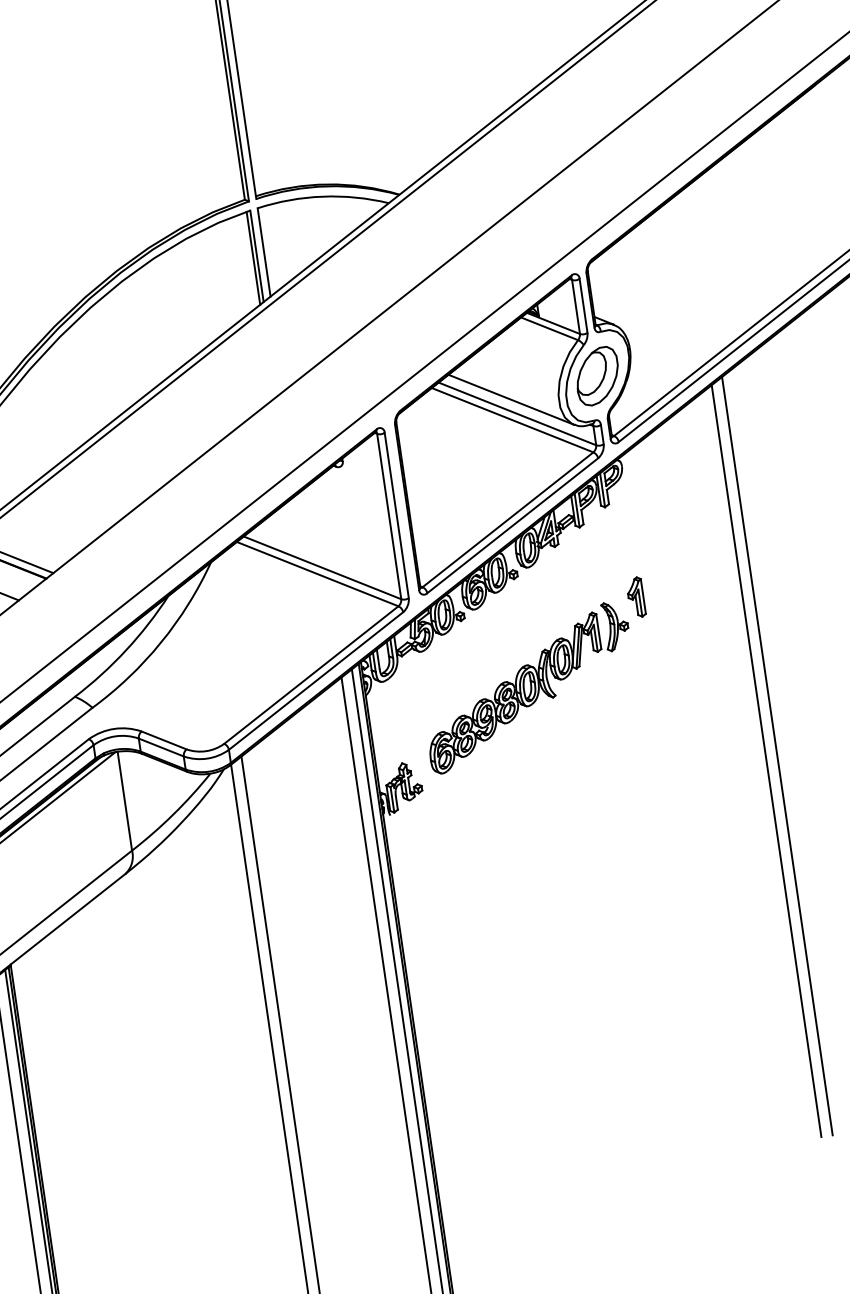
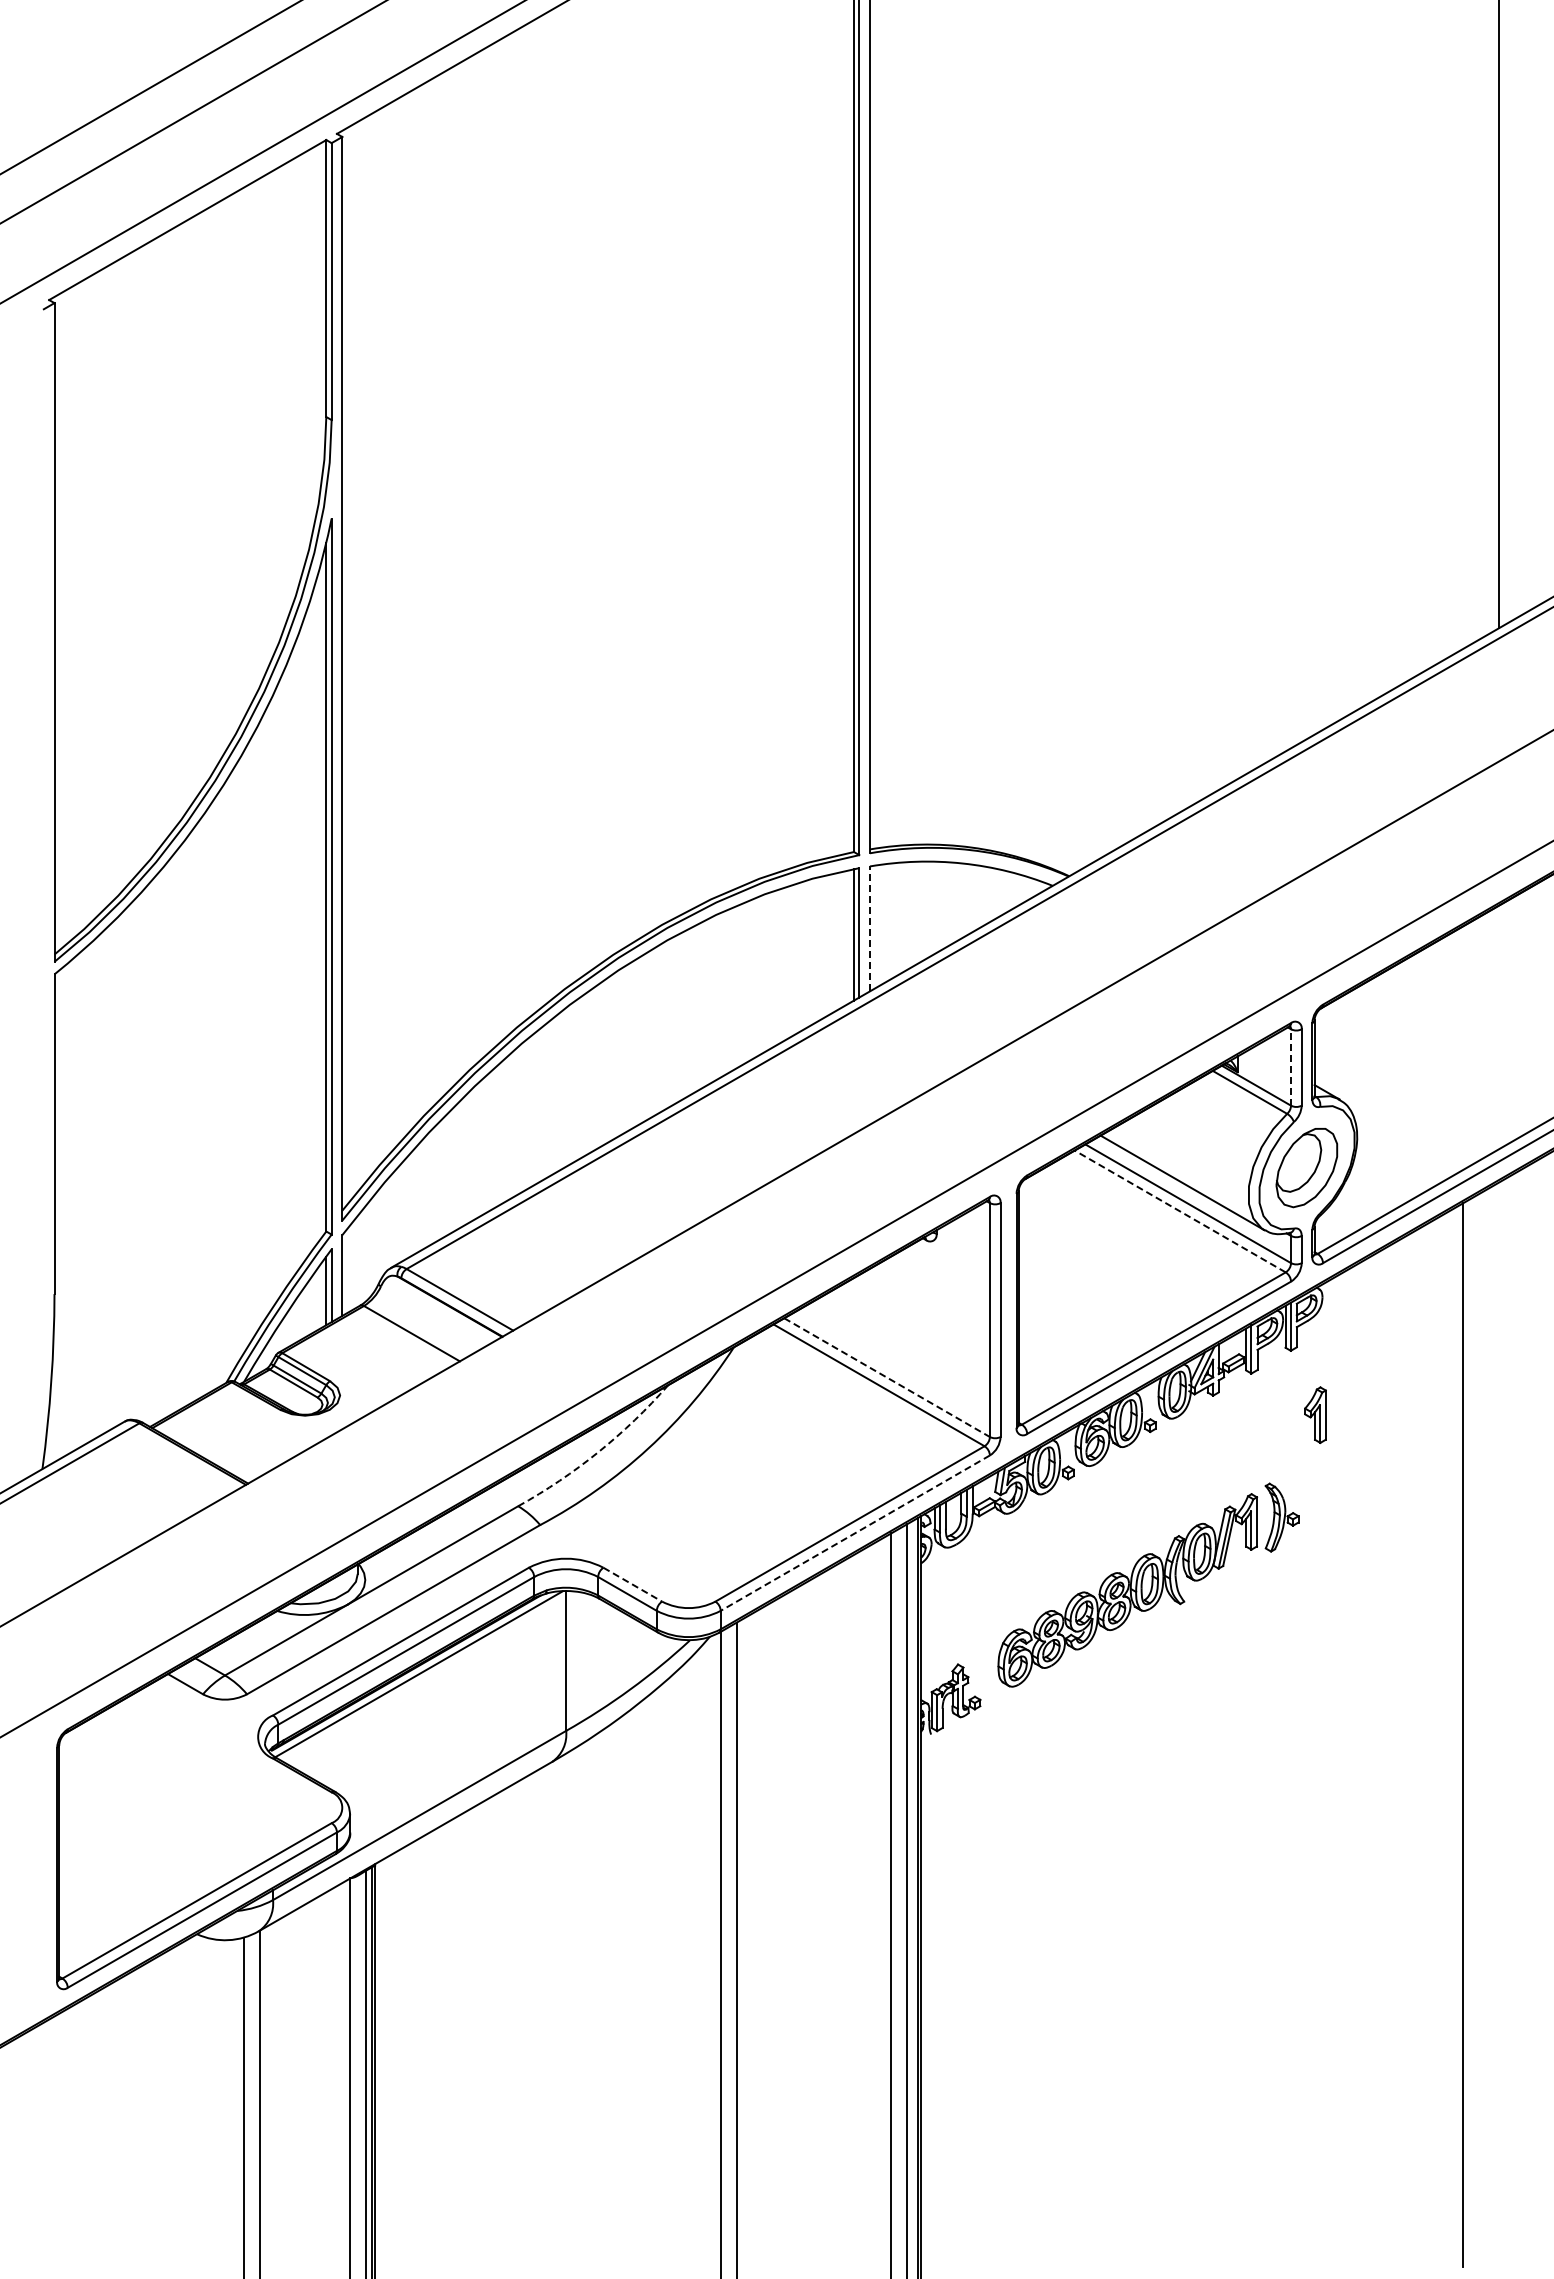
line: (263, 252) -> (869, 928), solid -> dashed
line: (576, 306) -> (1291, 1066), solid -> dashed
line: (512, 420) -> (1180, 1211), solid -> dashed
line: (322, 567) -> (887, 1377), solid -> dashed
part: (635, 597) -> (1315, 1414), moved
arc: (126, 650) -> (598, 1452), solid -> dashed
line: (315, 681) -> (854, 1533), solid -> dashed
line: (163, 740) -> (632, 1584), solid -> dashed
line: (777, 756) -> (1479, 1730), removed

